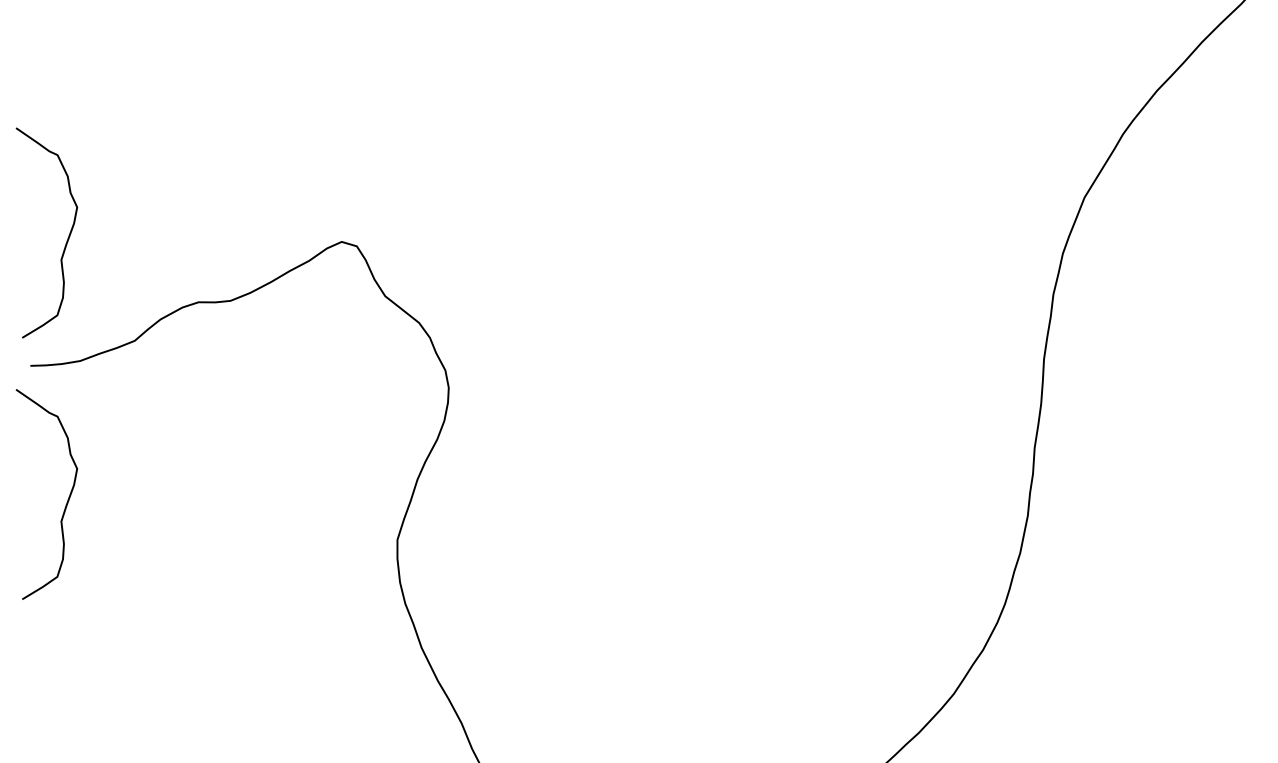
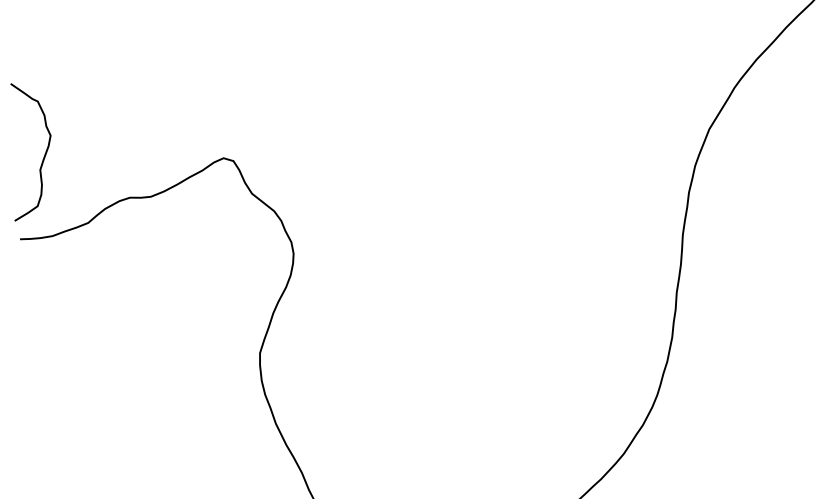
curve: (66, 500) -> (43, 327), removed

